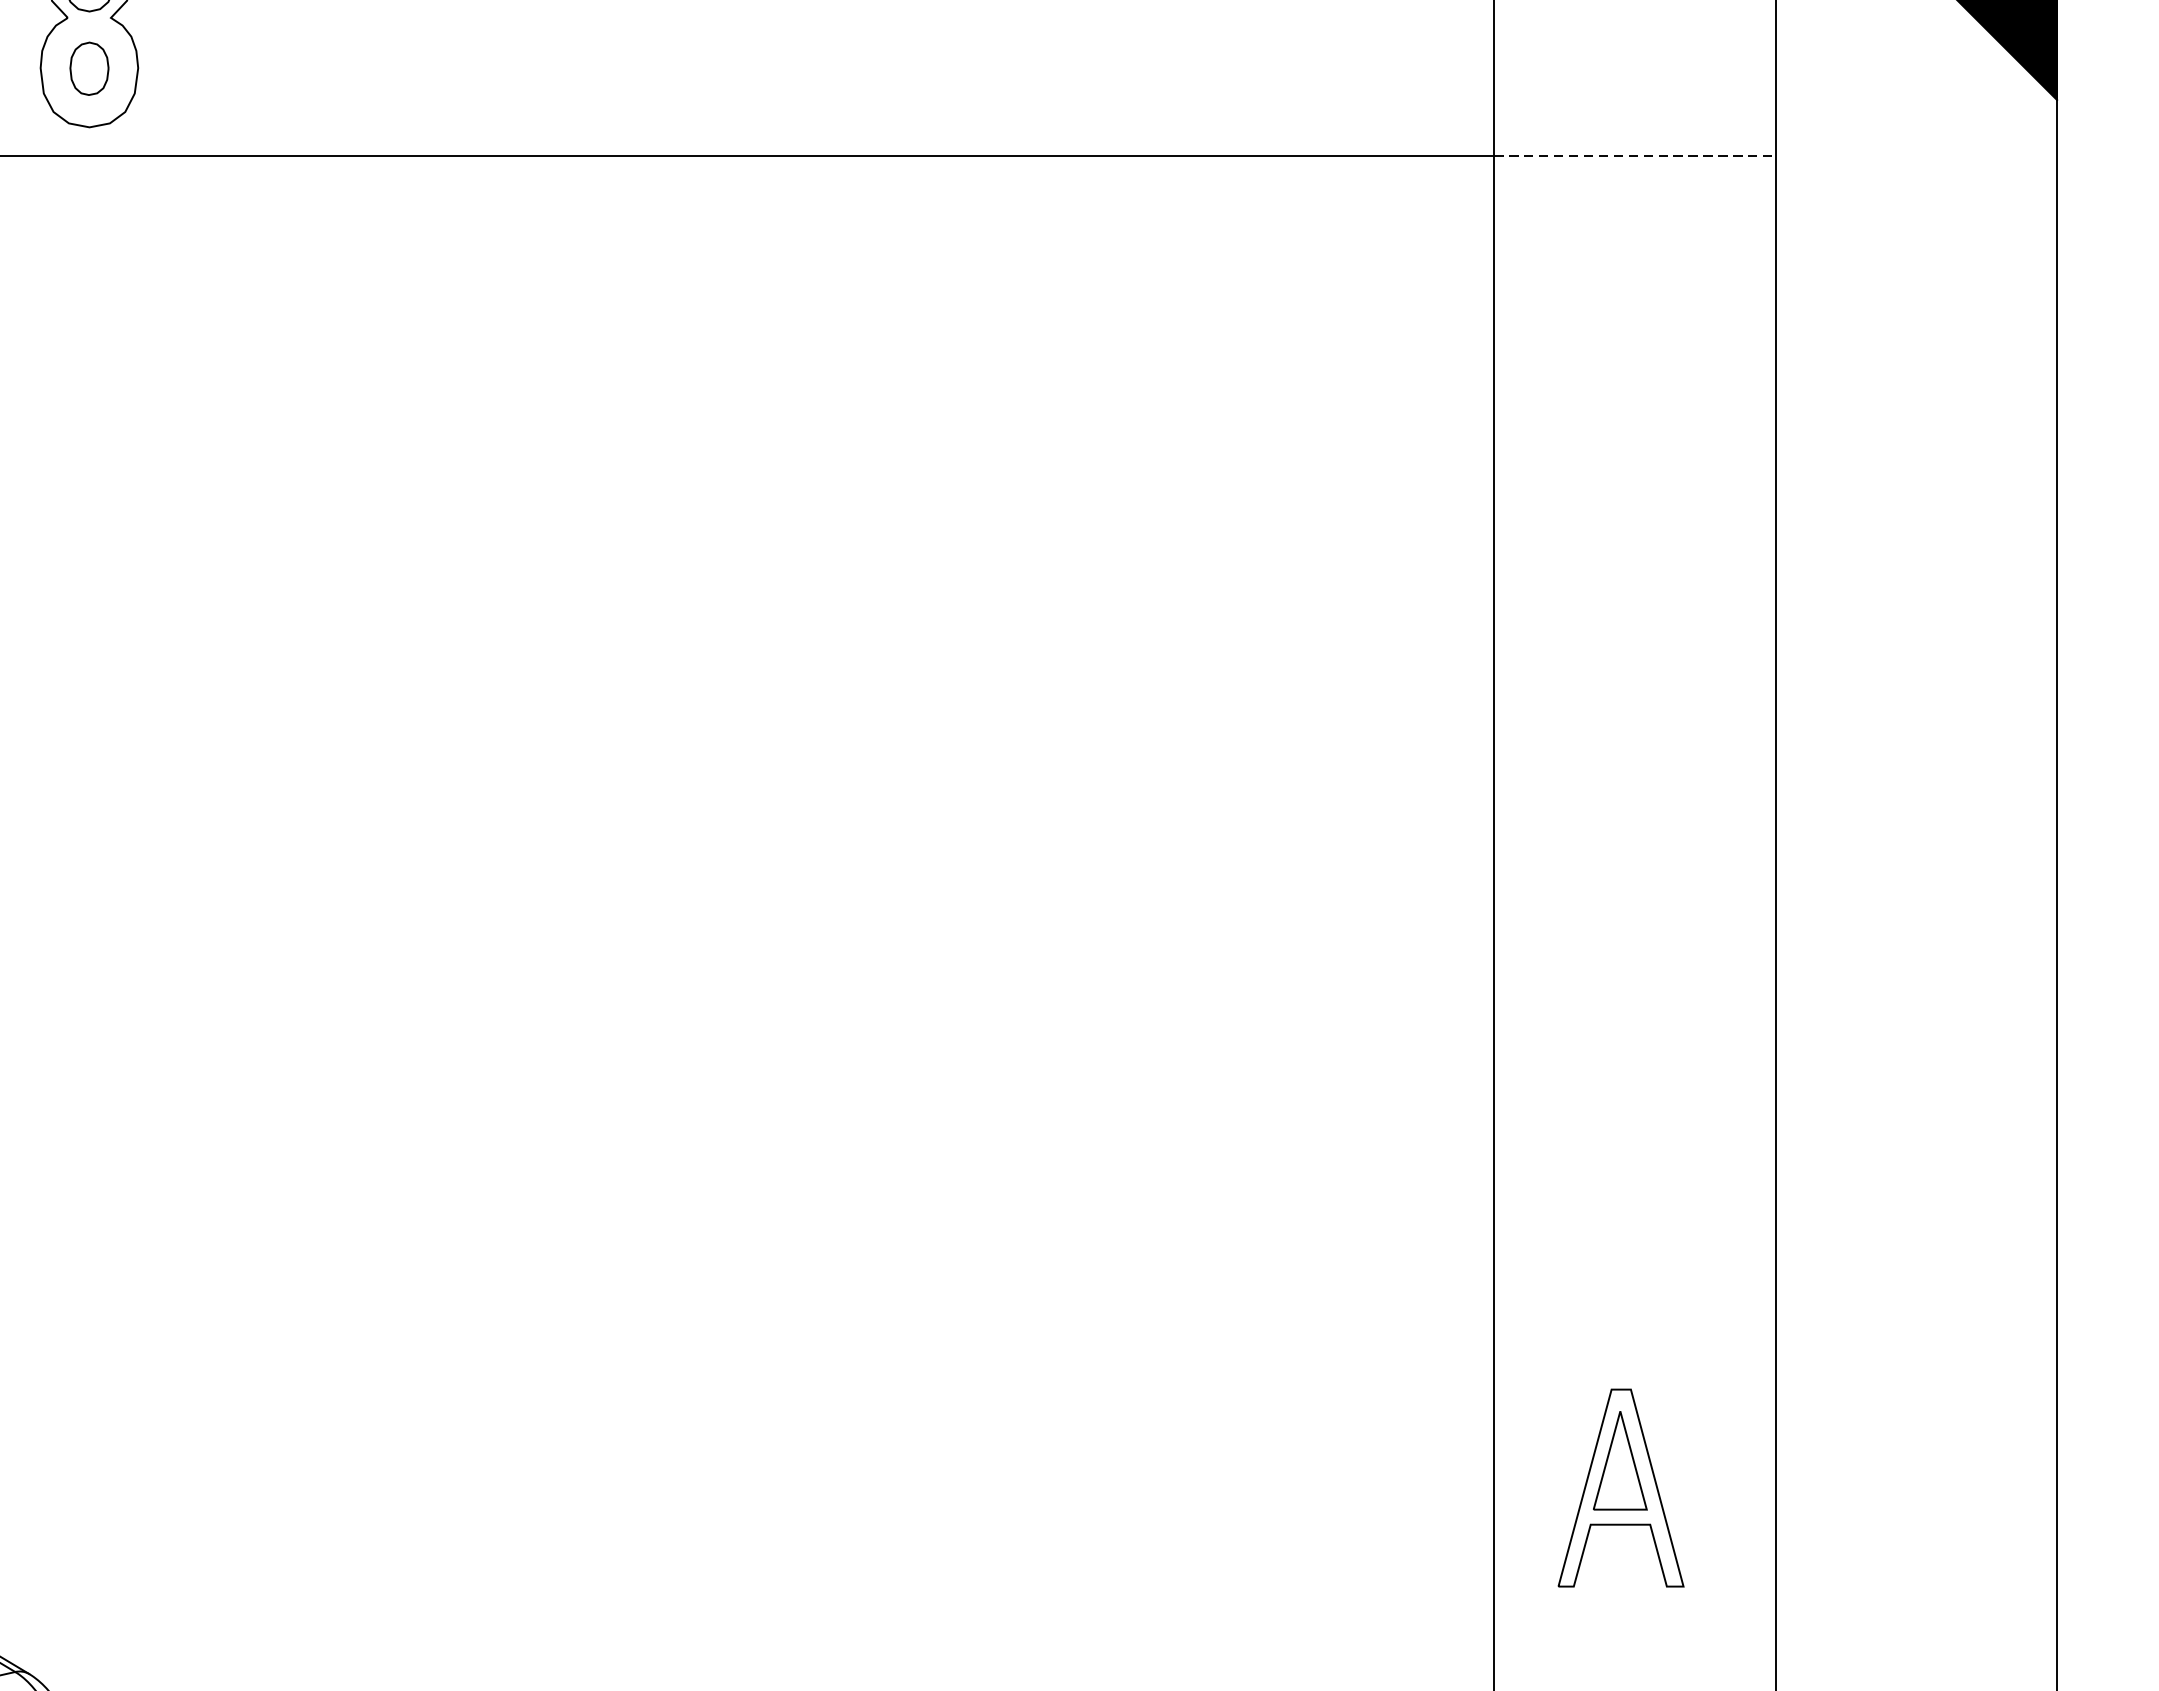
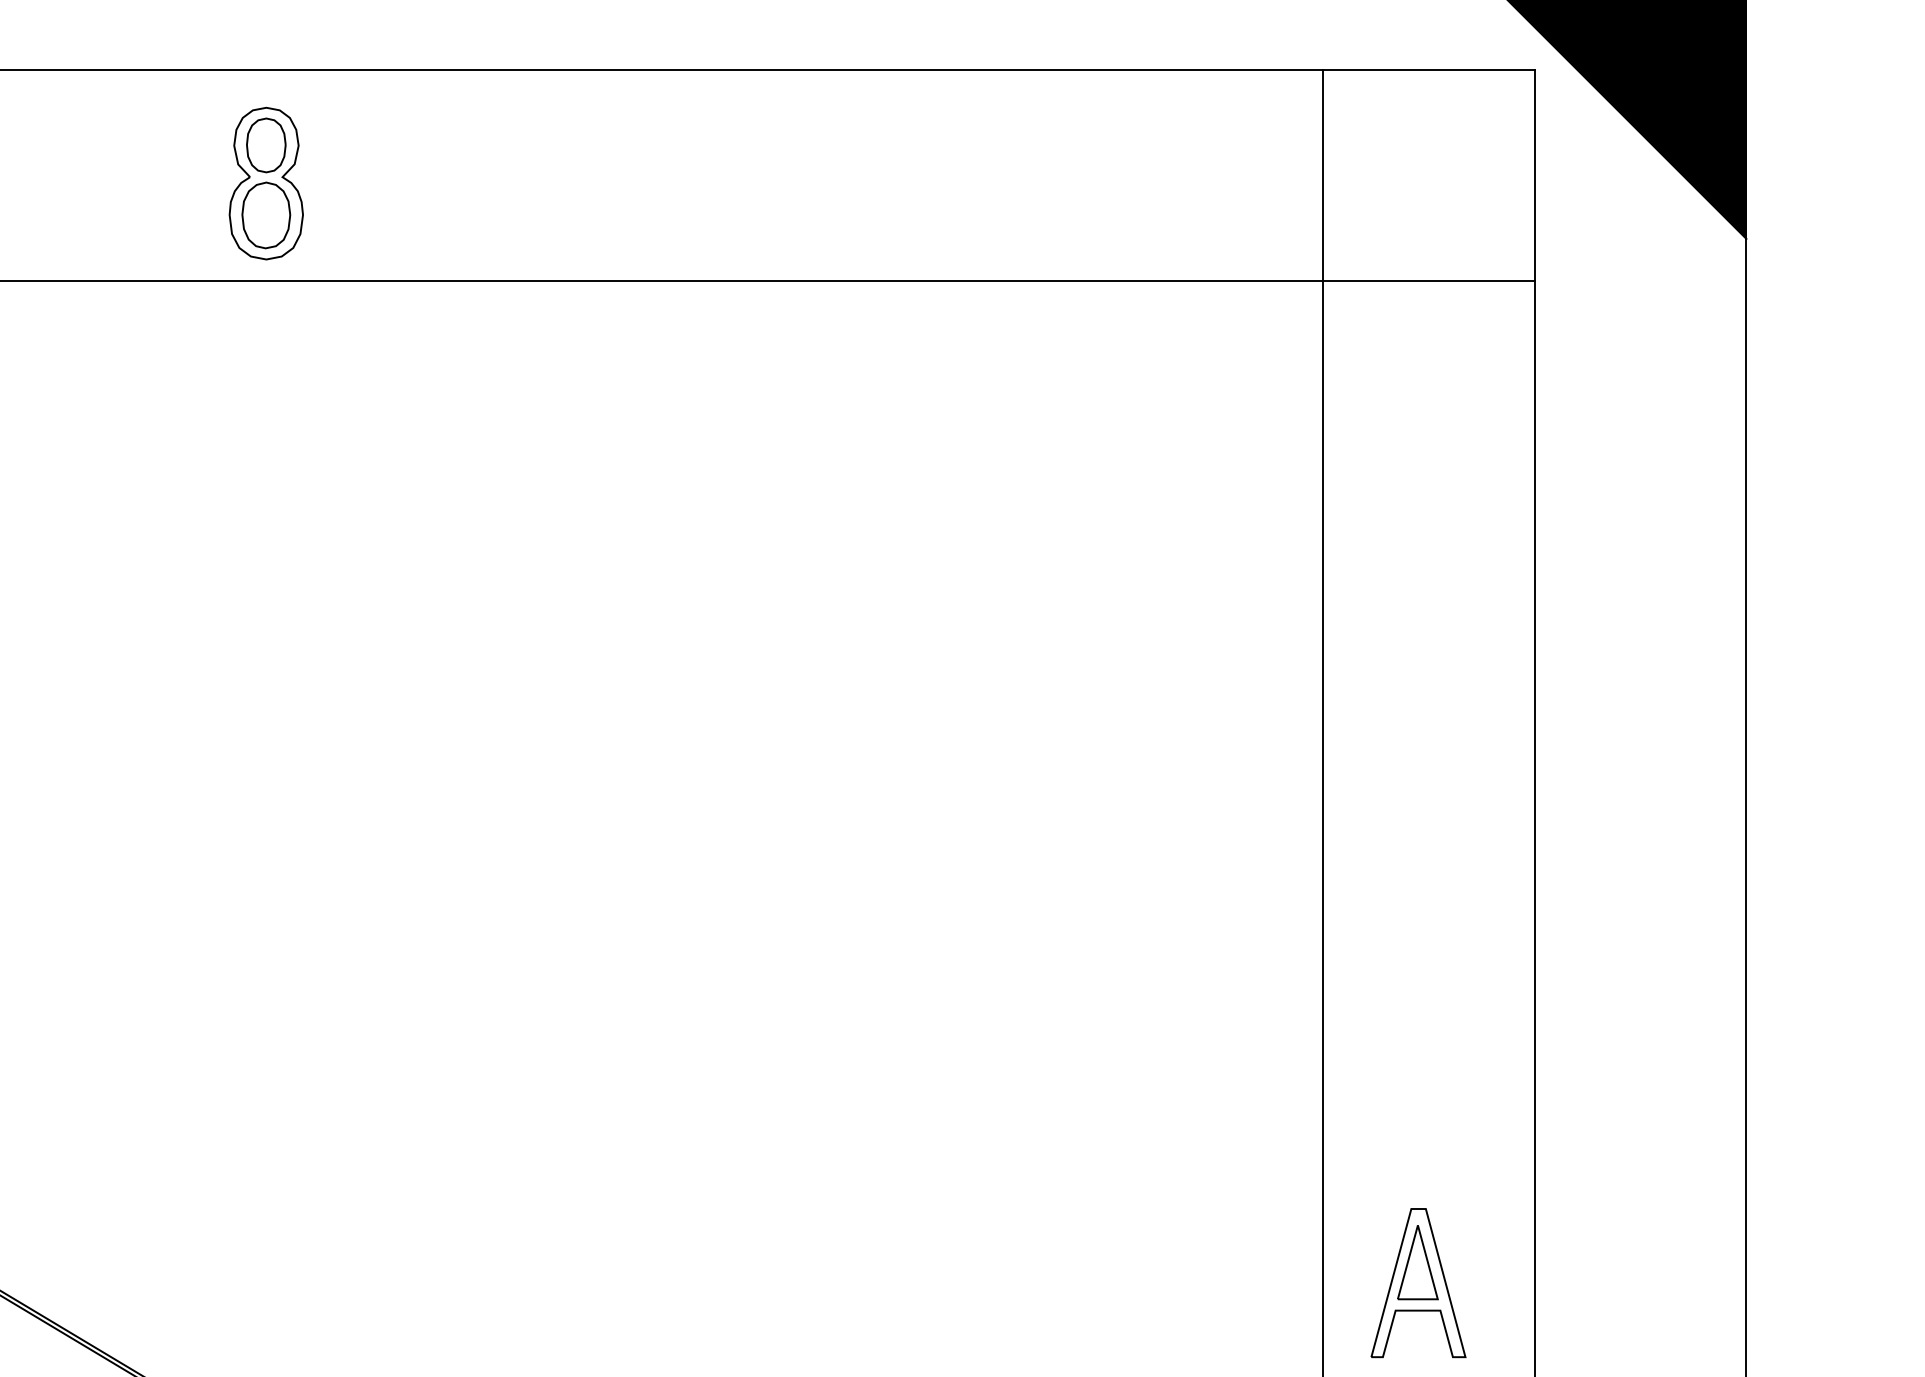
part: (89, 68) -> (266, 215), size x1.67
line: (1634, 156) -> (1428, 281), dashed -> solid

